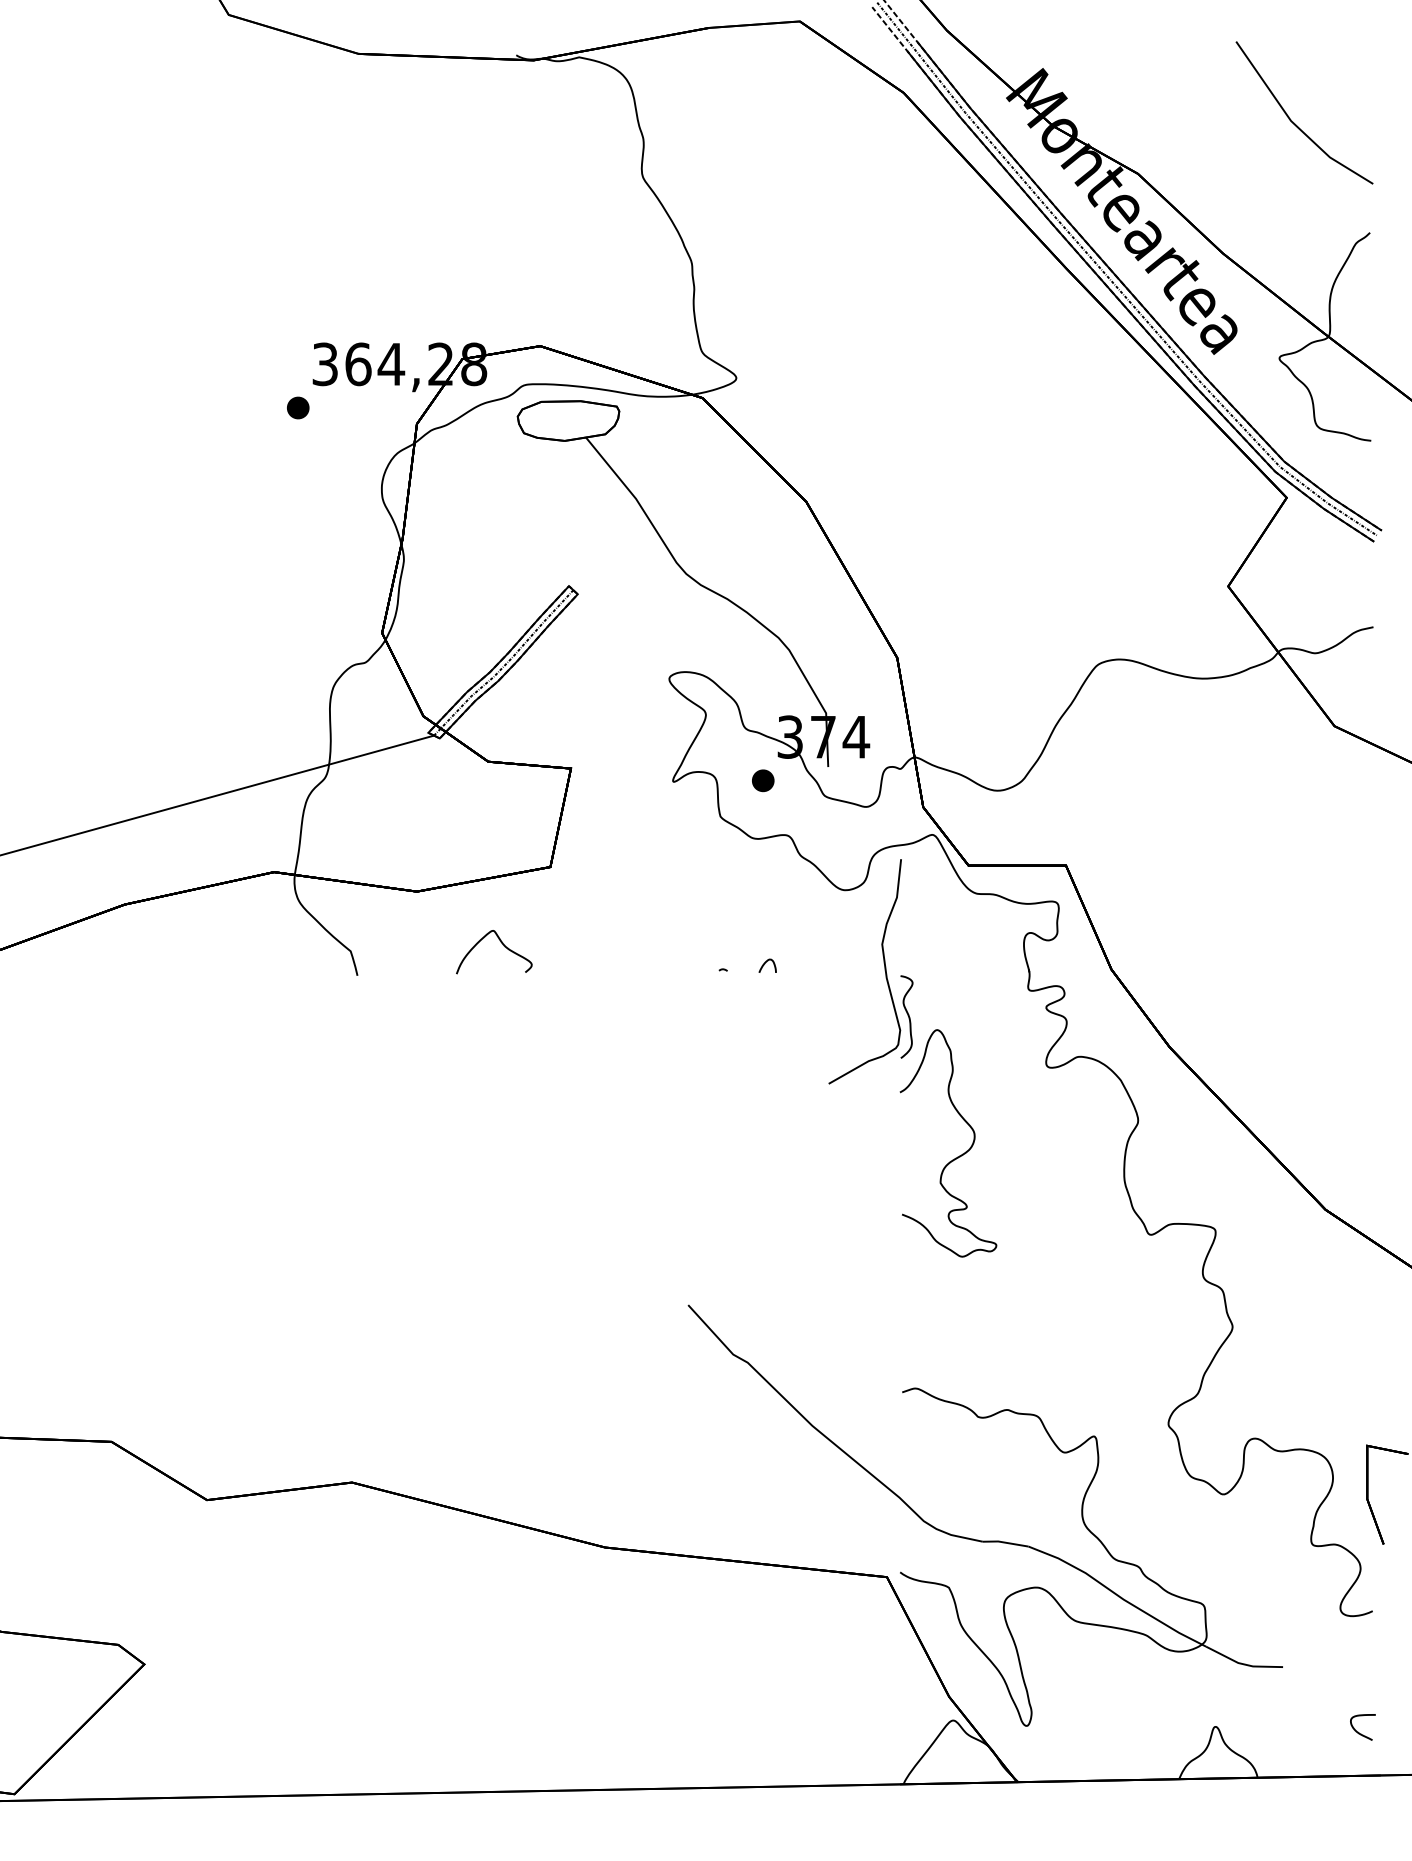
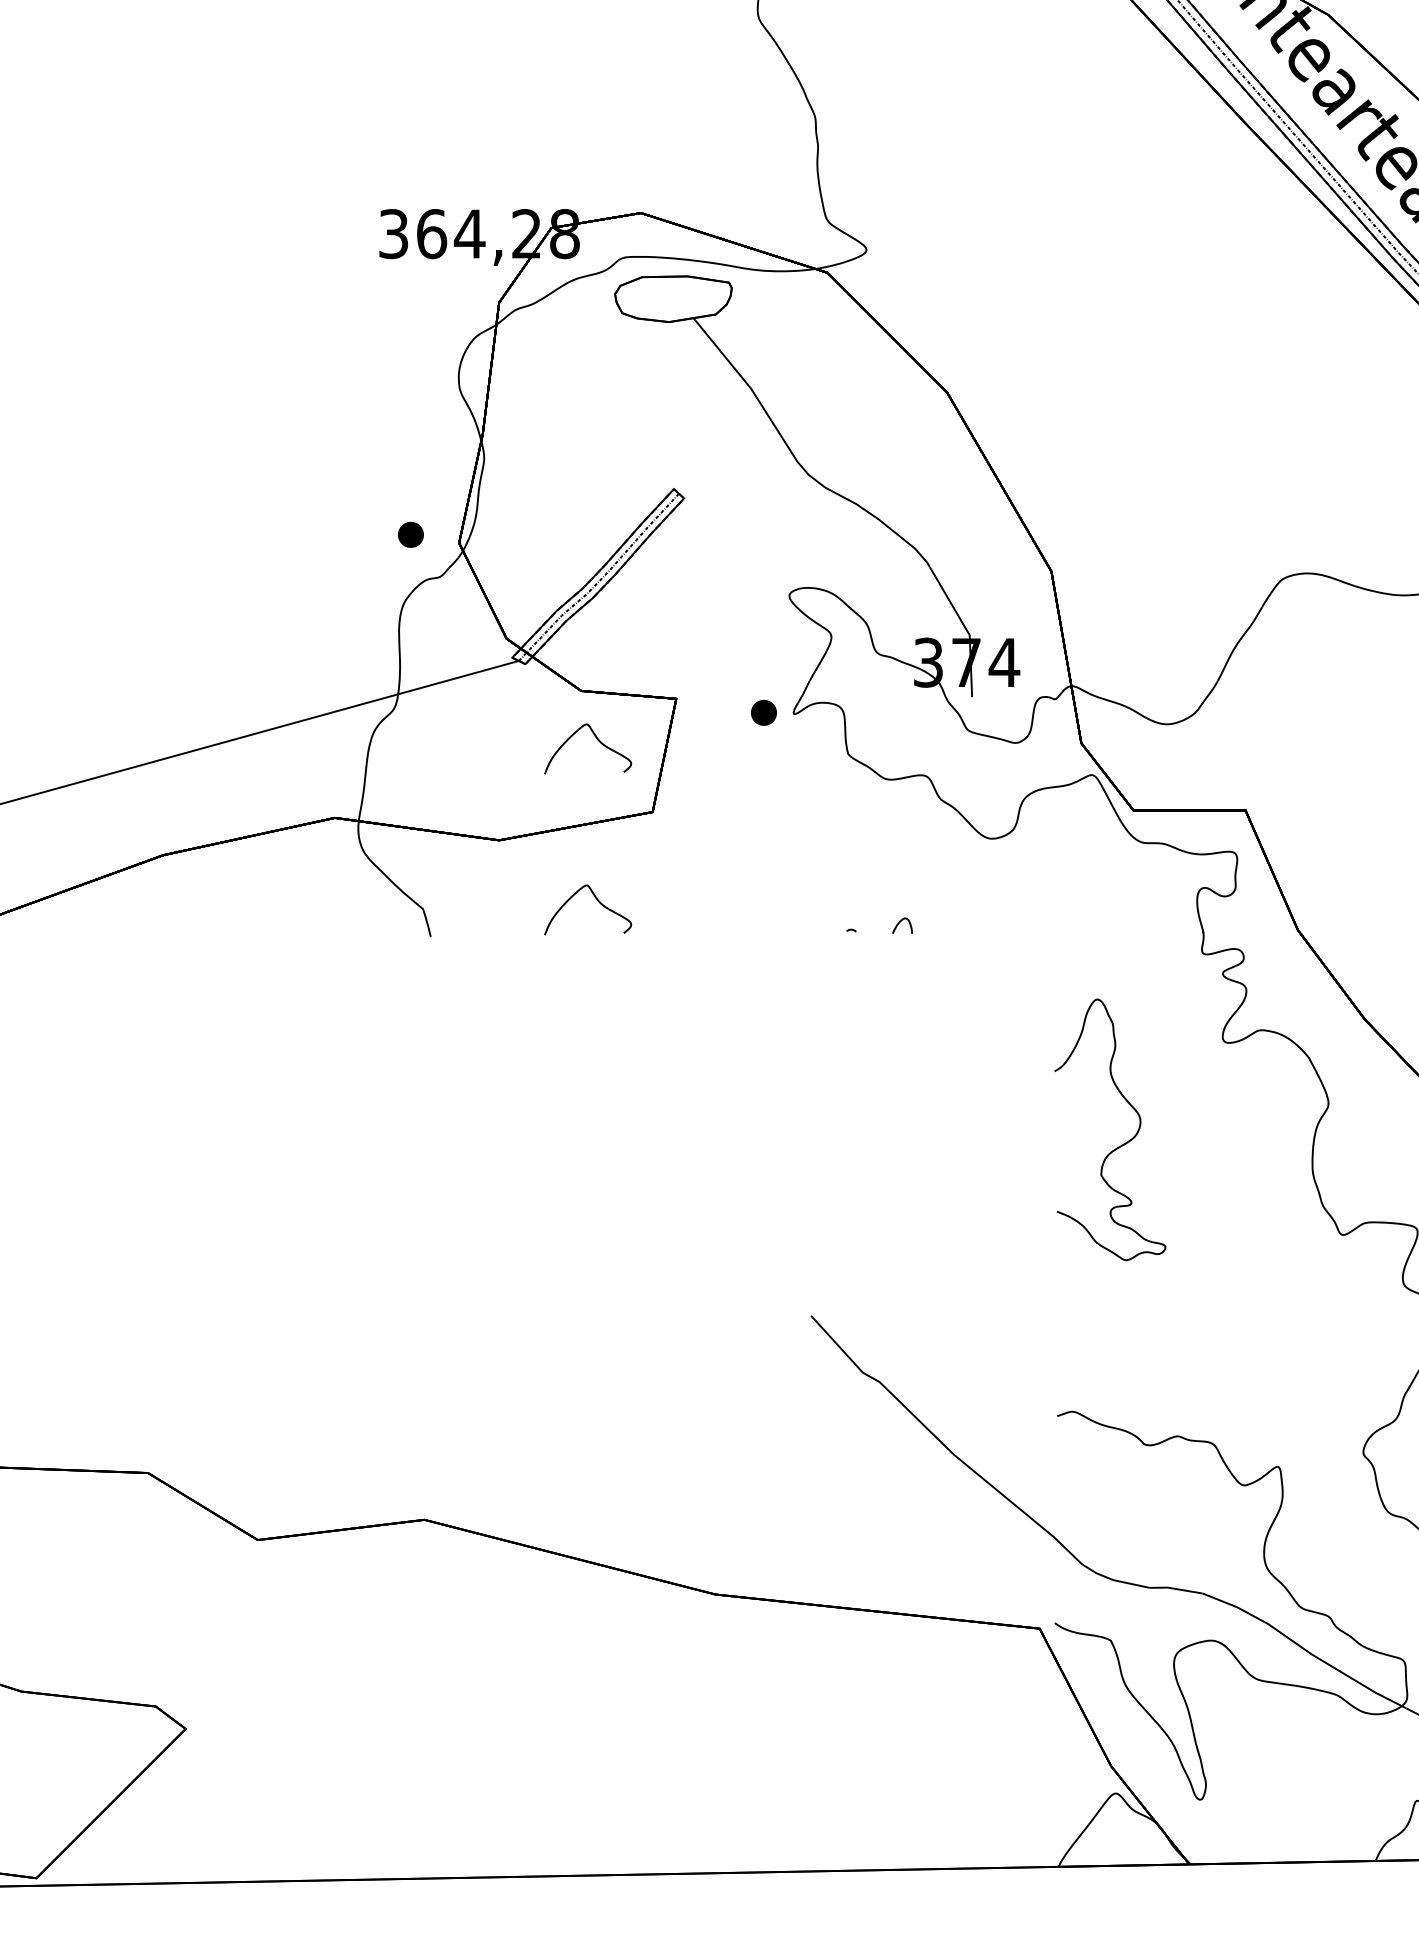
part: (298, 407) -> (411, 534), moved
part: (763, 780) -> (764, 712), moved
curve: (504, 807) -> (599, 743), added
part: (884, 970) -> (1036, 931), removed

